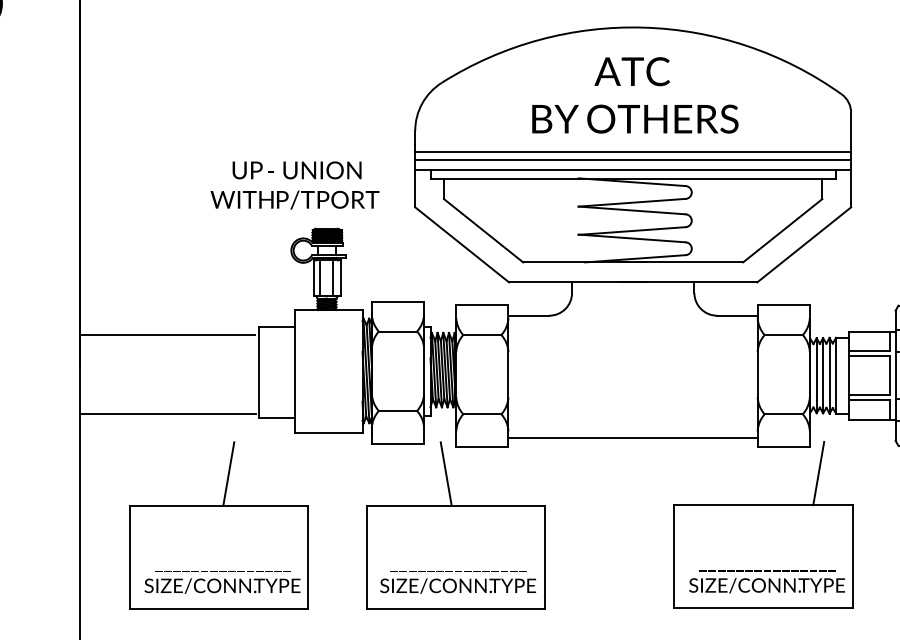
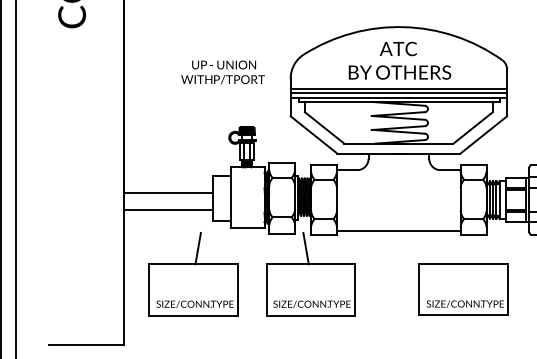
text: (293, 185) -> (222, 72), moved
line: (166, 334) -> (167, 209), moved
line: (166, 413) -> (167, 192), moved
line: (817, 473) -> (490, 248), removed

